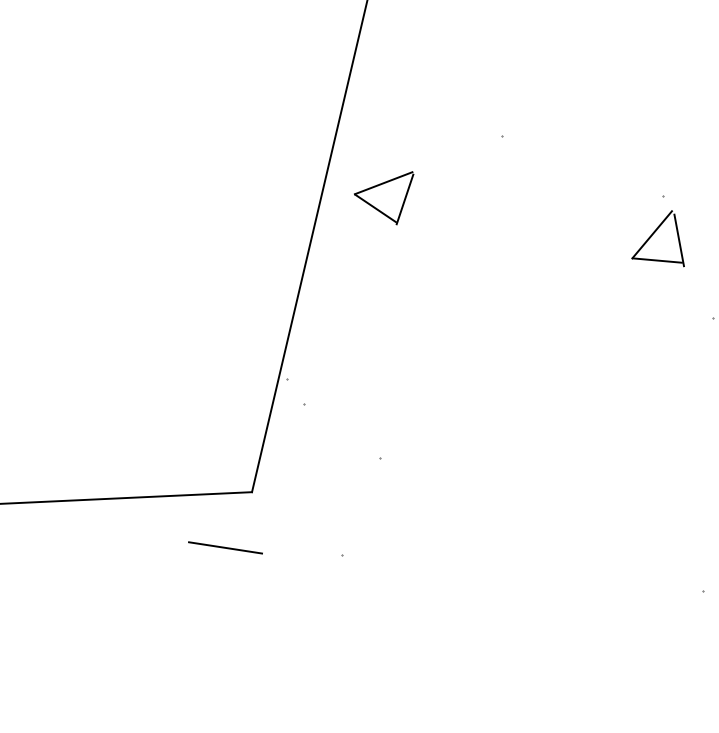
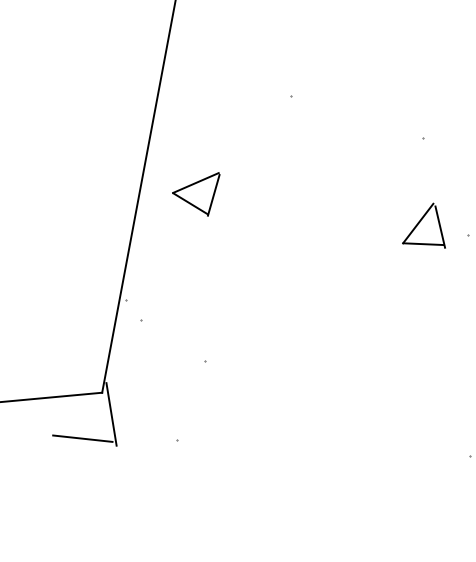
part: (384, 198) -> (197, 195), moved
part: (657, 238) -> (422, 226), moved
line: (261, 519) -> (110, 414), added

